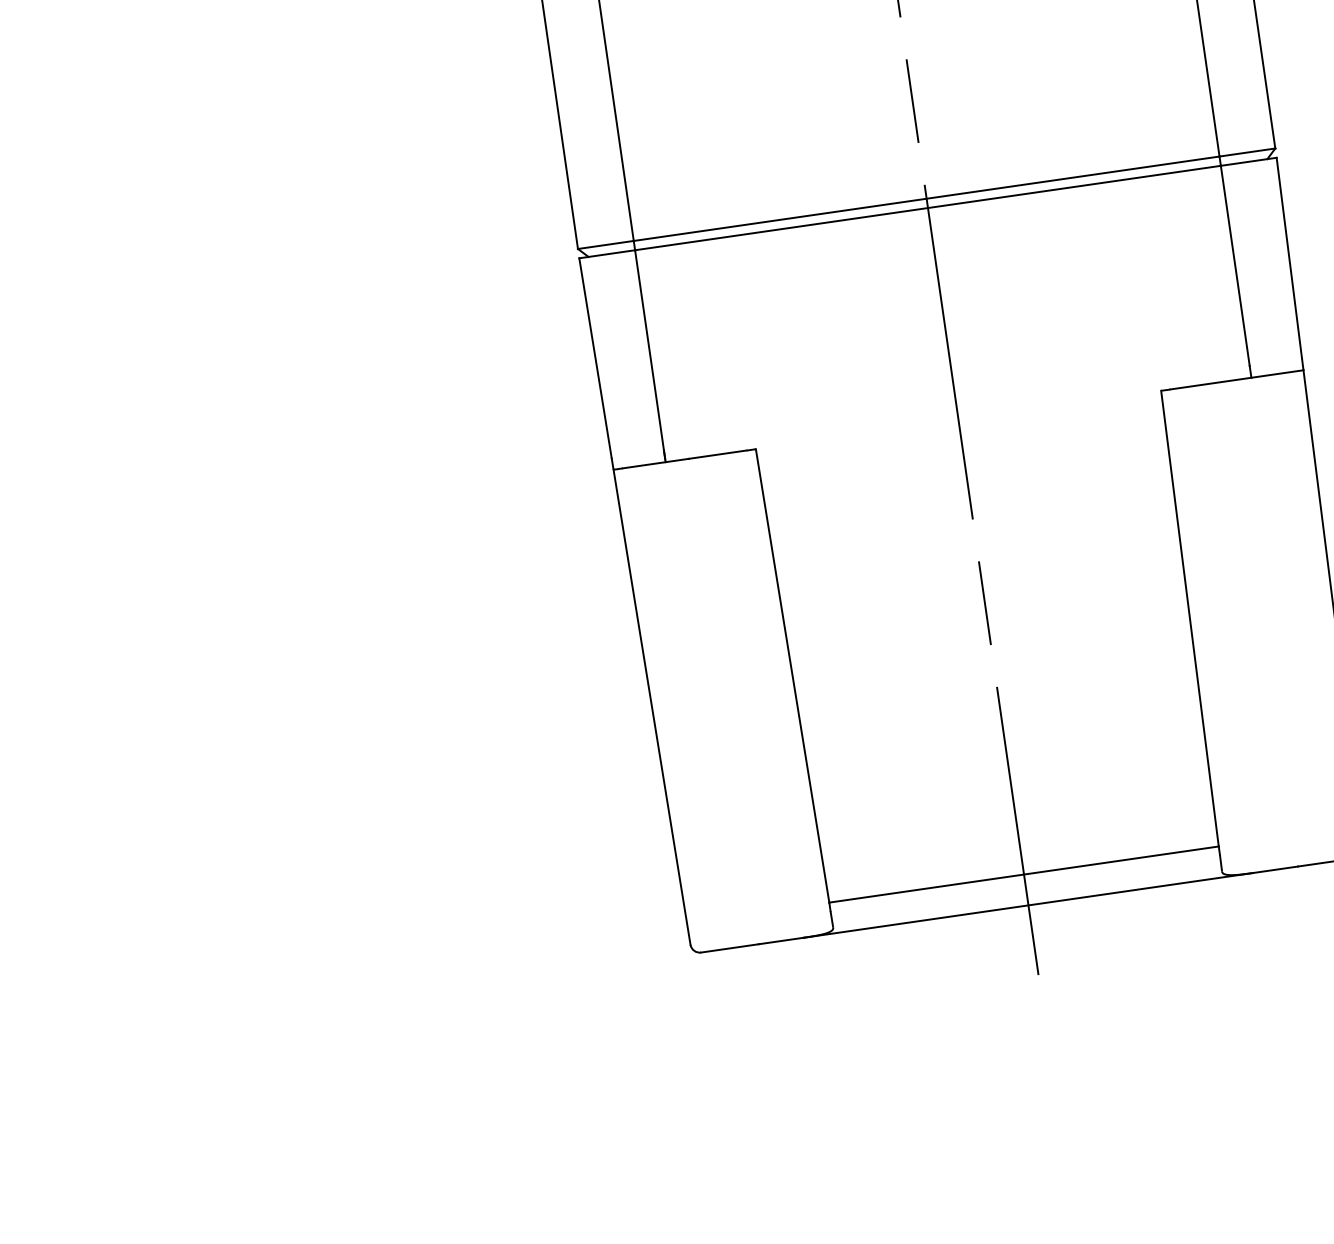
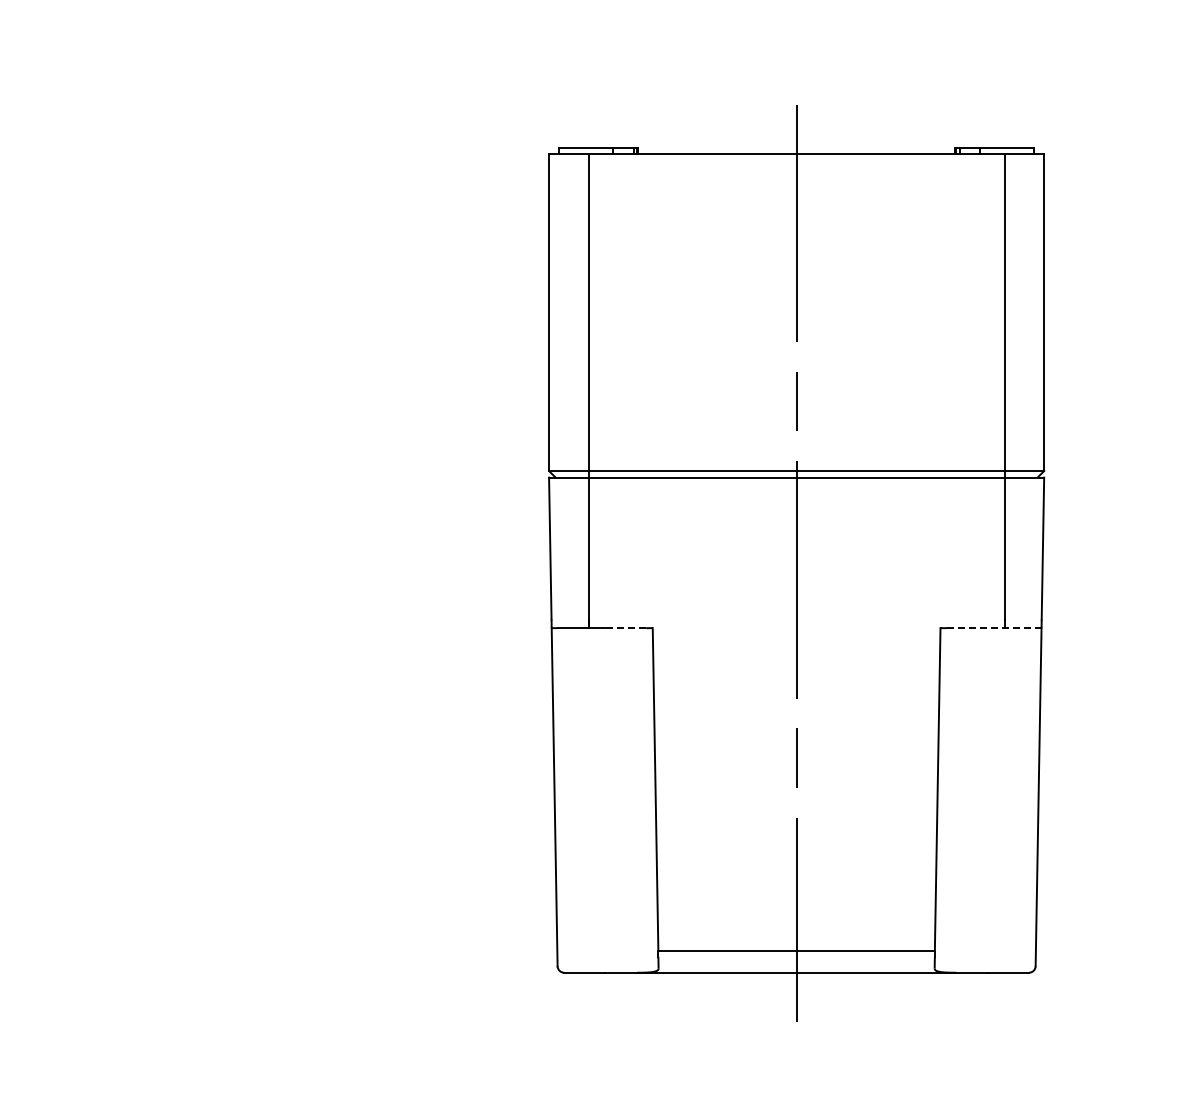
line: (1235, 380) -> (993, 628), solid -> dashed
line: (717, 455) -> (625, 628), solid -> dashed

